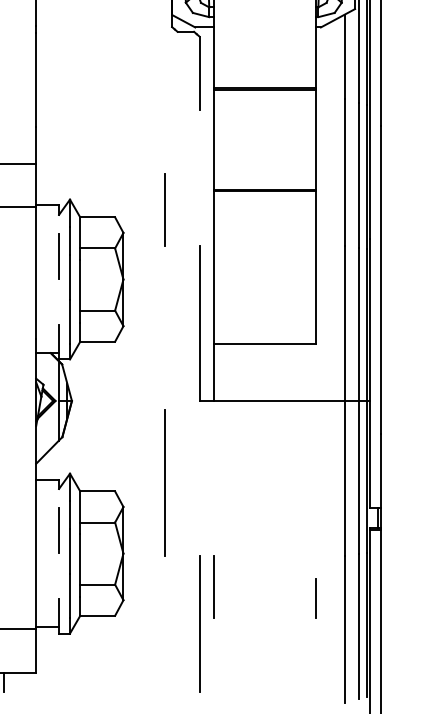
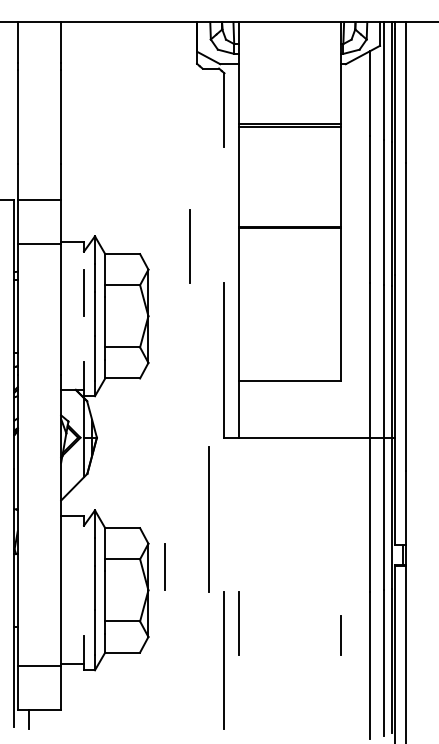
line: (164, 482) -> (208, 519), moved
line: (58, 529) -> (164, 566), moved

